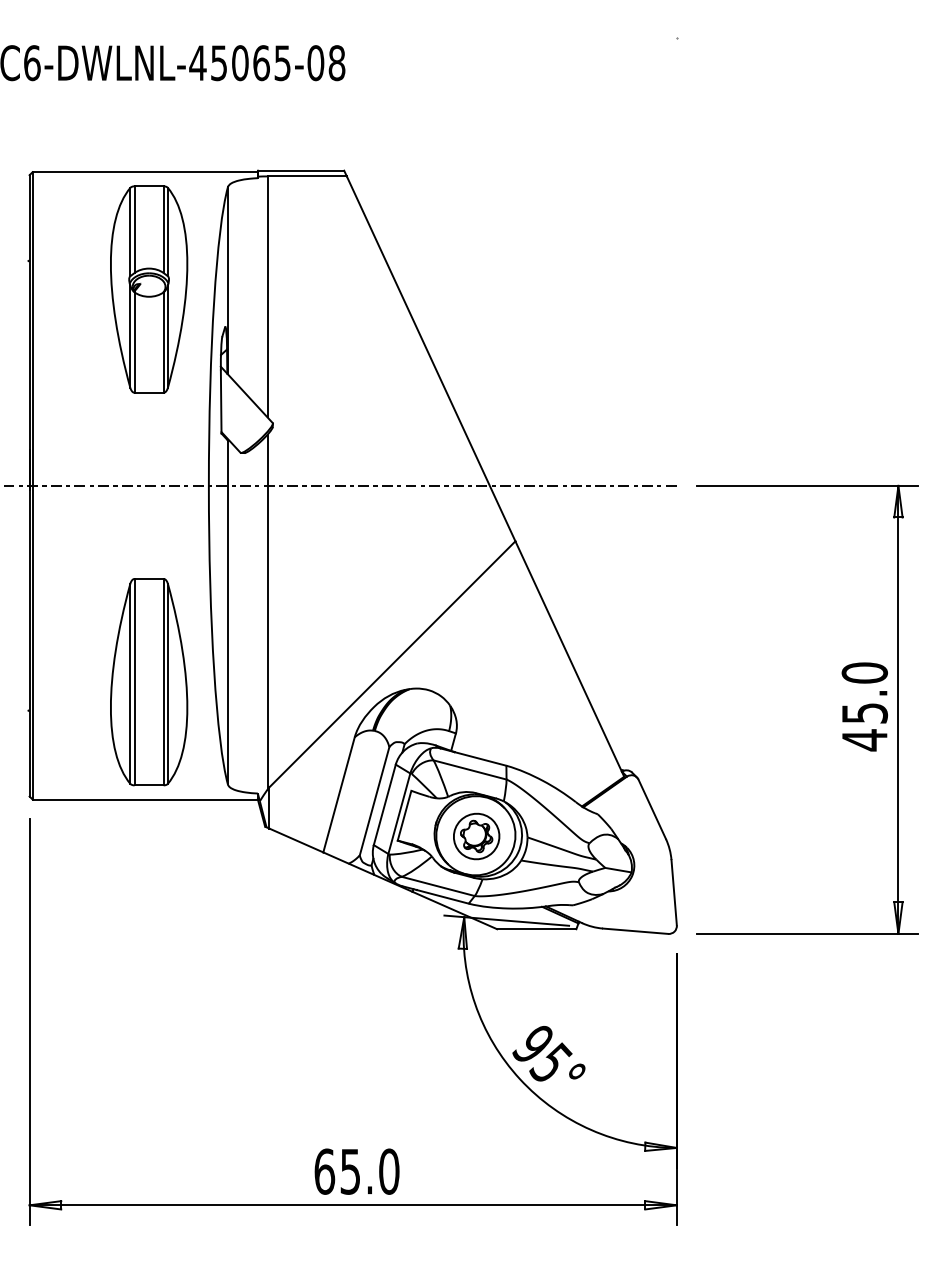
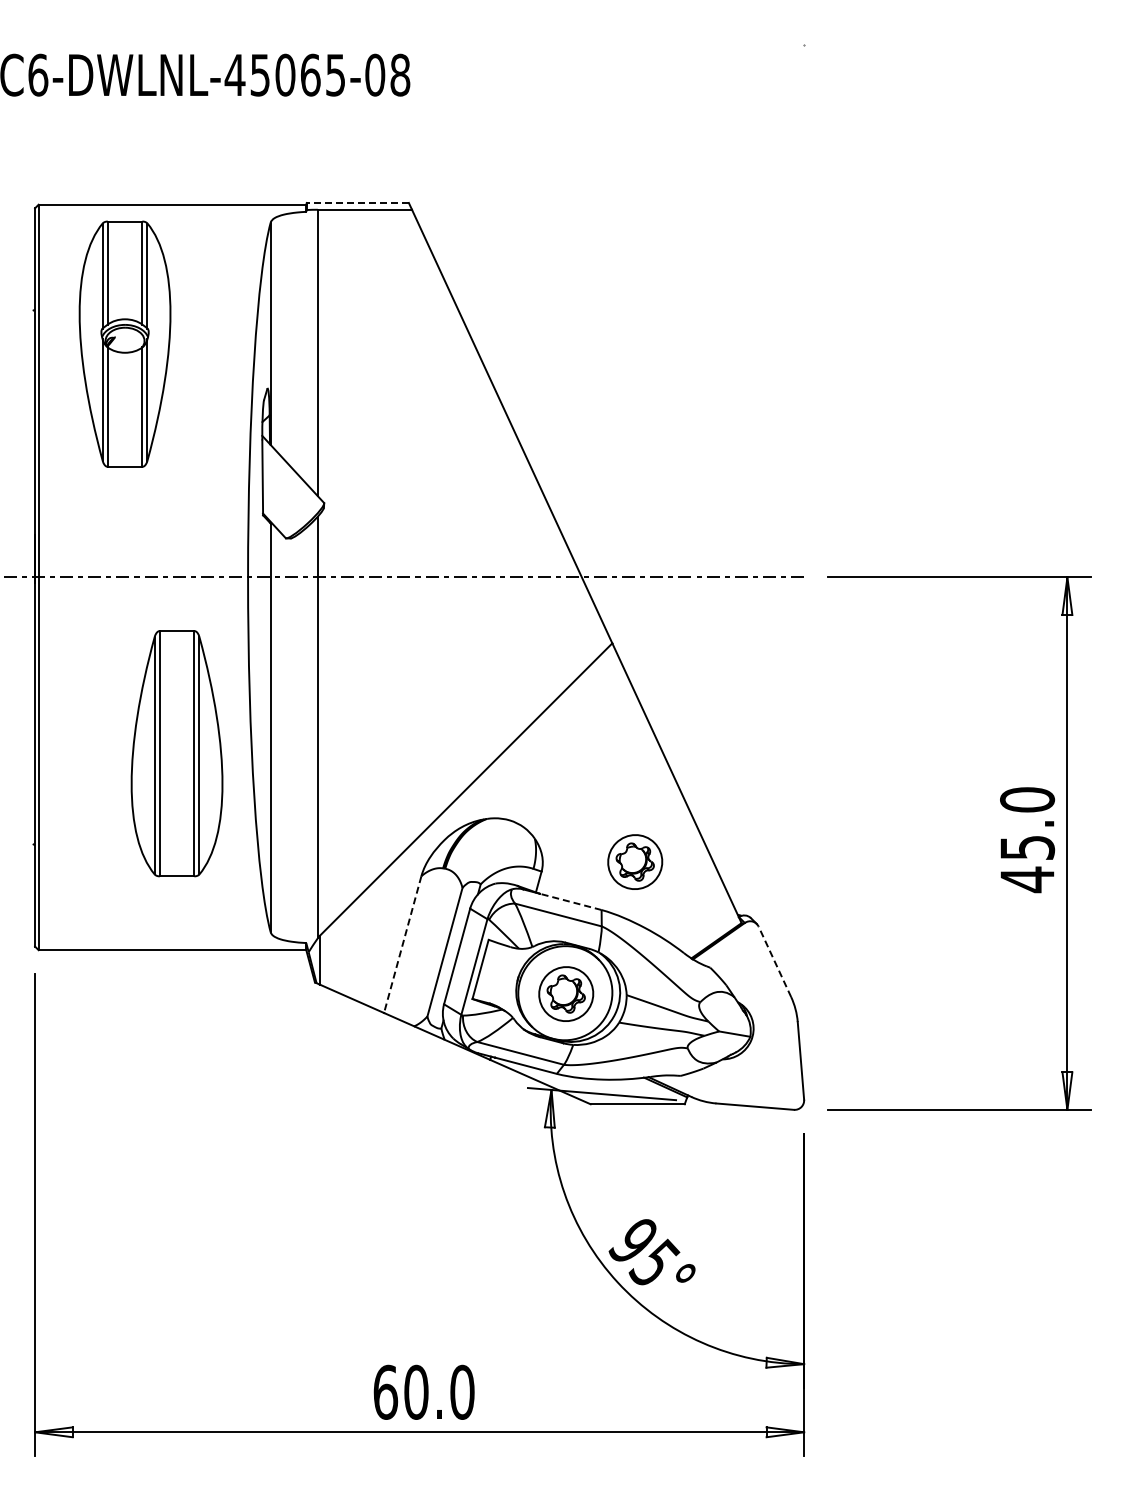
line: (300, 170) -> (357, 202), solid -> dashed
part: (148, 288) -> (124, 343), moved
part: (148, 681) -> (176, 753), moved
part: (534, 724) -> (635, 861), added
line: (480, 758) -> (570, 901), solid -> dashed
line: (338, 794) -> (402, 944), solid -> dashed
line: (651, 809) -> (774, 961), solid -> dashed
text: (350, 1170) -> (416, 1391), 65.0 -> 60.0

